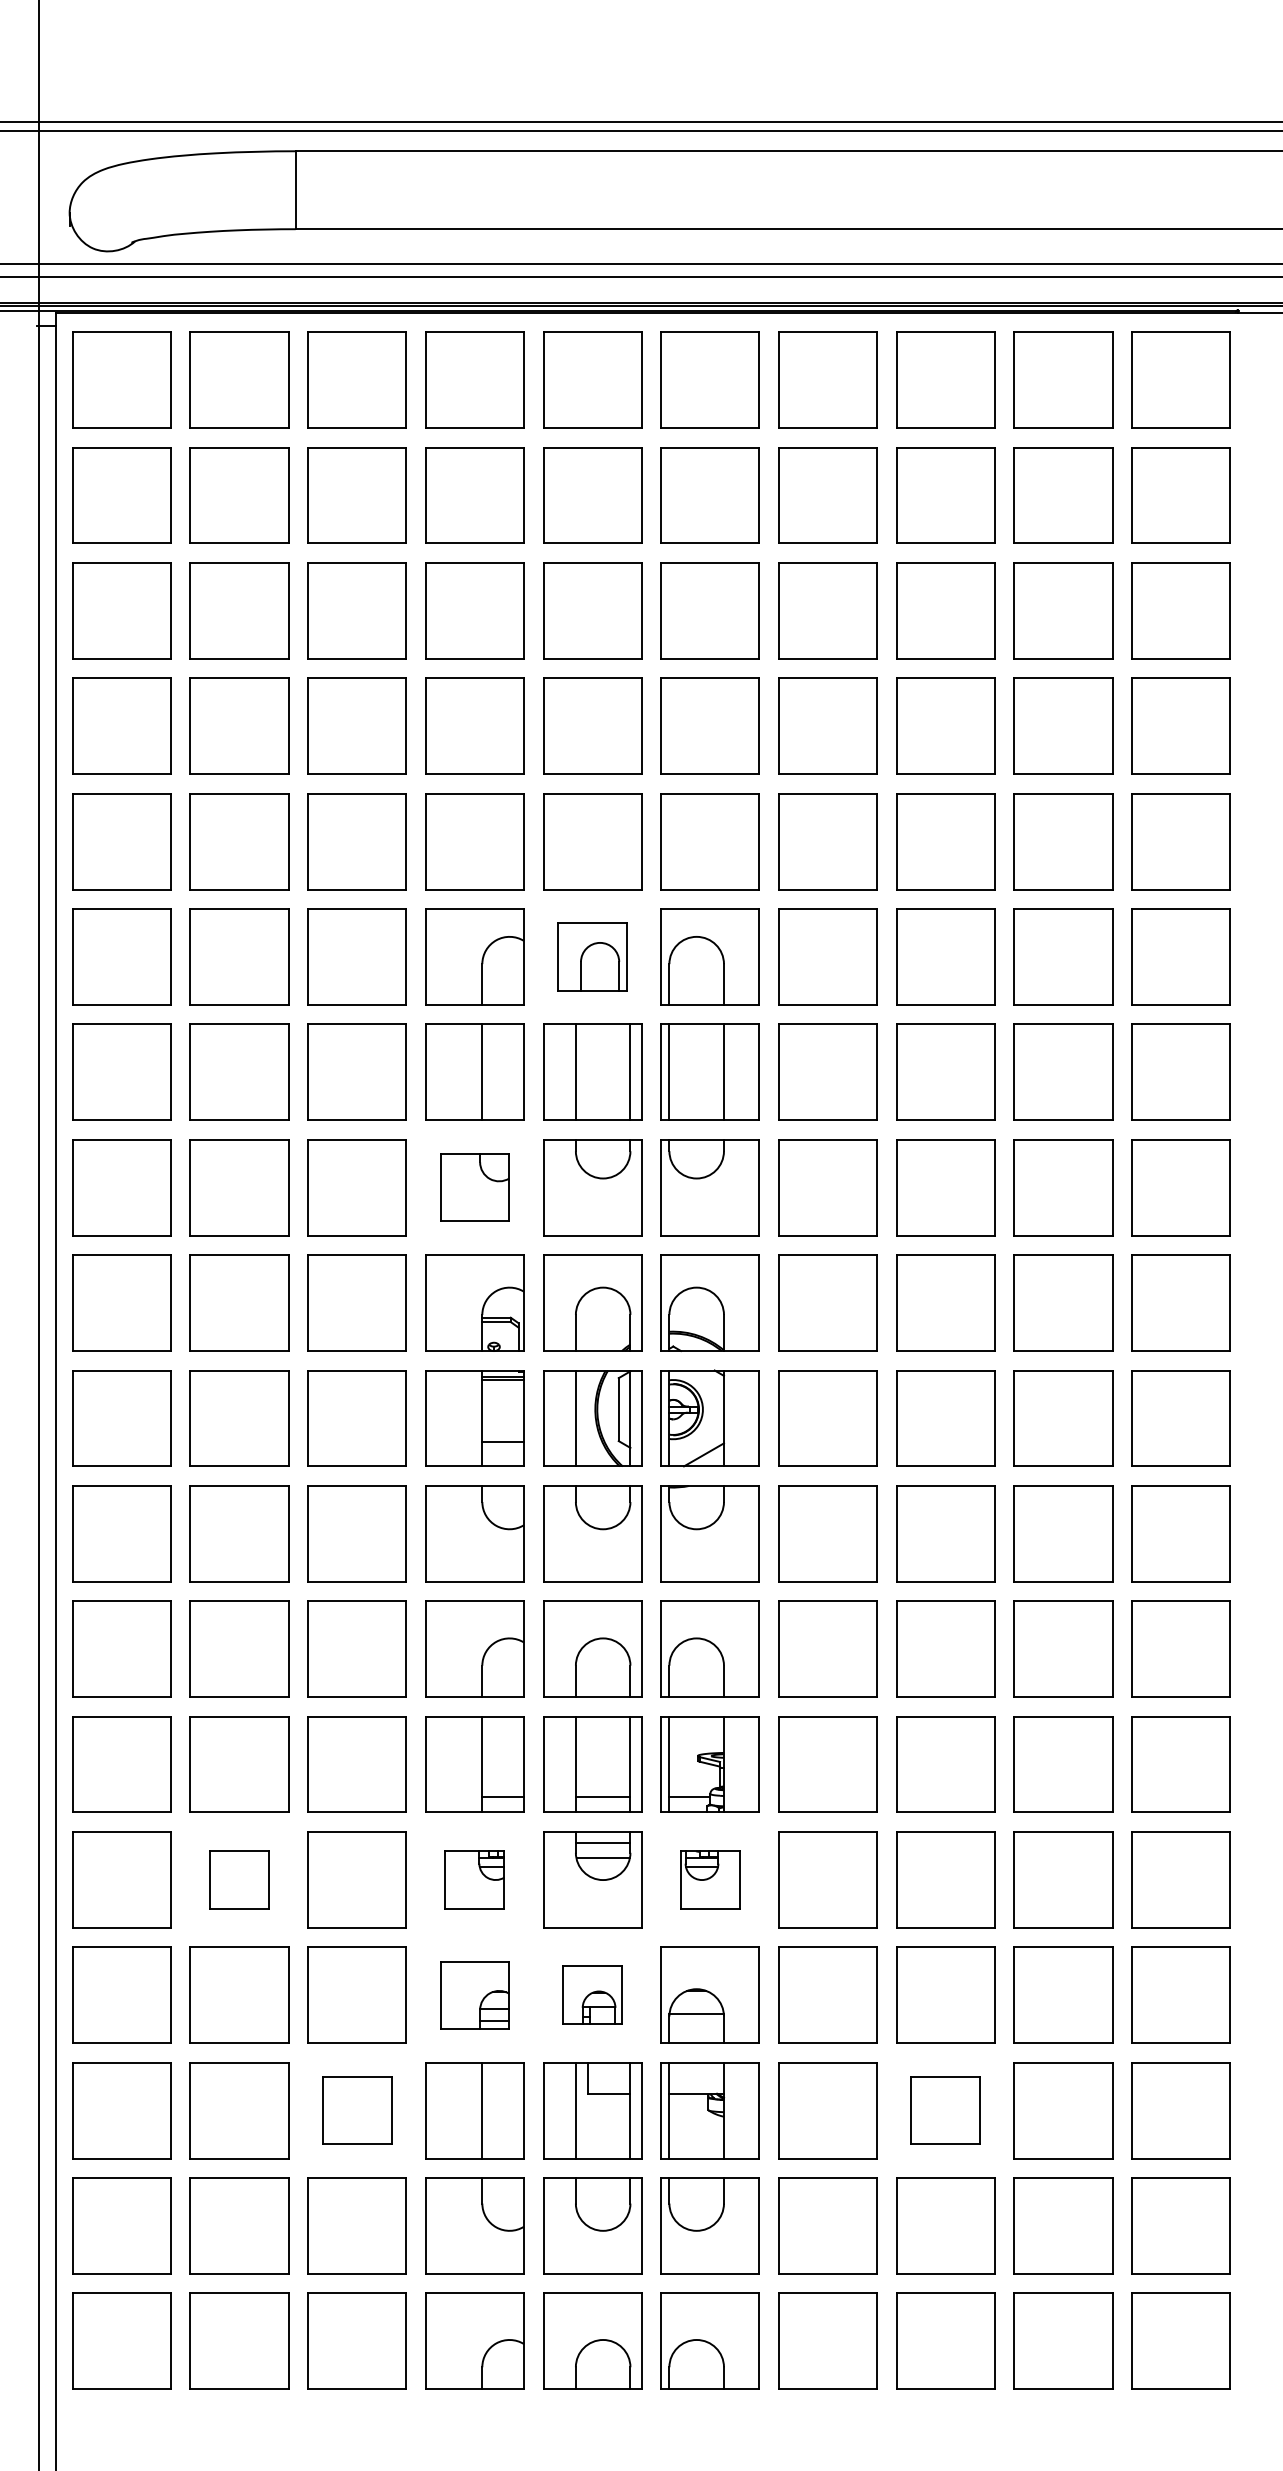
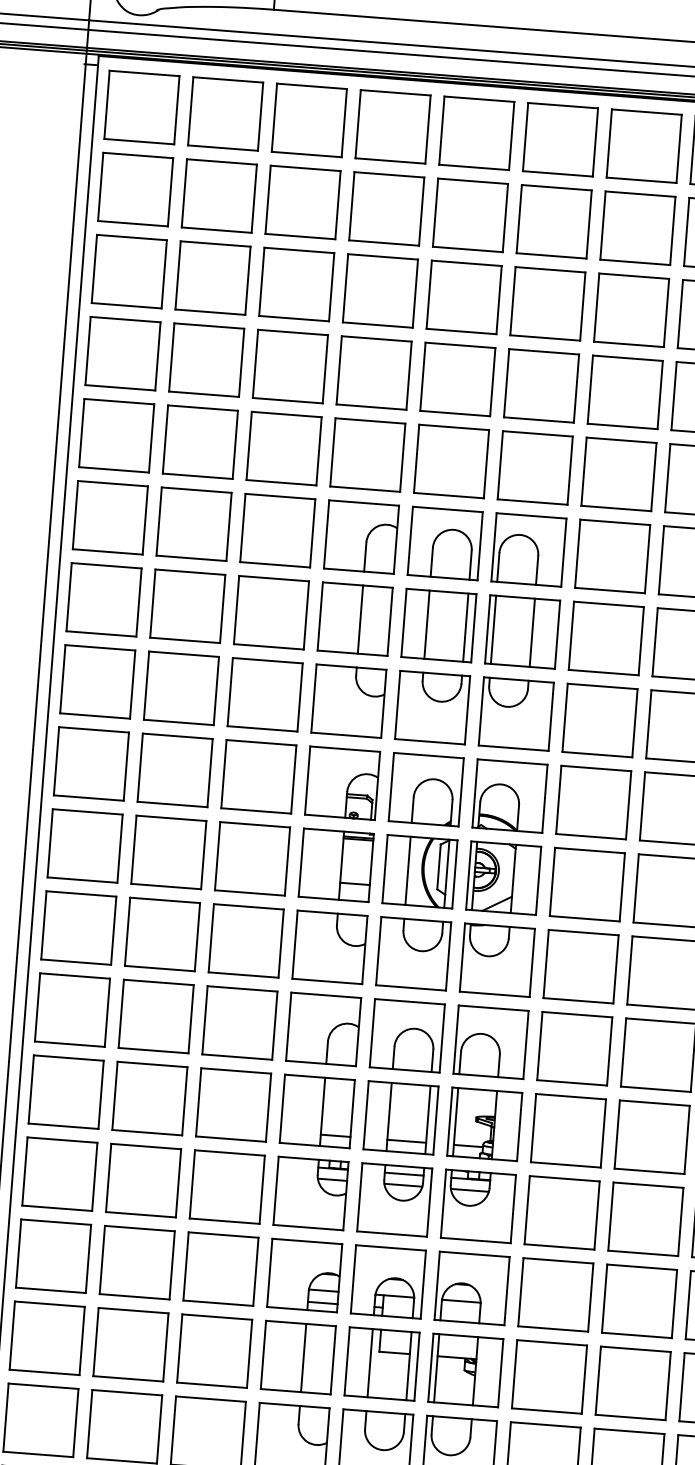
part: (592, 956) -> (445, 543), size x1.43
part: (474, 1187) -> (348, 701), size x1.43
part: (239, 1879) -> (143, 1180), size x1.67
part: (474, 1879) -> (310, 1193), size x1.67
part: (709, 1879) -> (477, 1206), size x1.67
part: (474, 1994) -> (304, 1275), size x1.43
part: (592, 1994) -> (388, 1281), size x1.67
part: (356, 2110) -> (214, 1351), size x1.43
part: (945, 2110) -> (633, 1383), size x1.43

